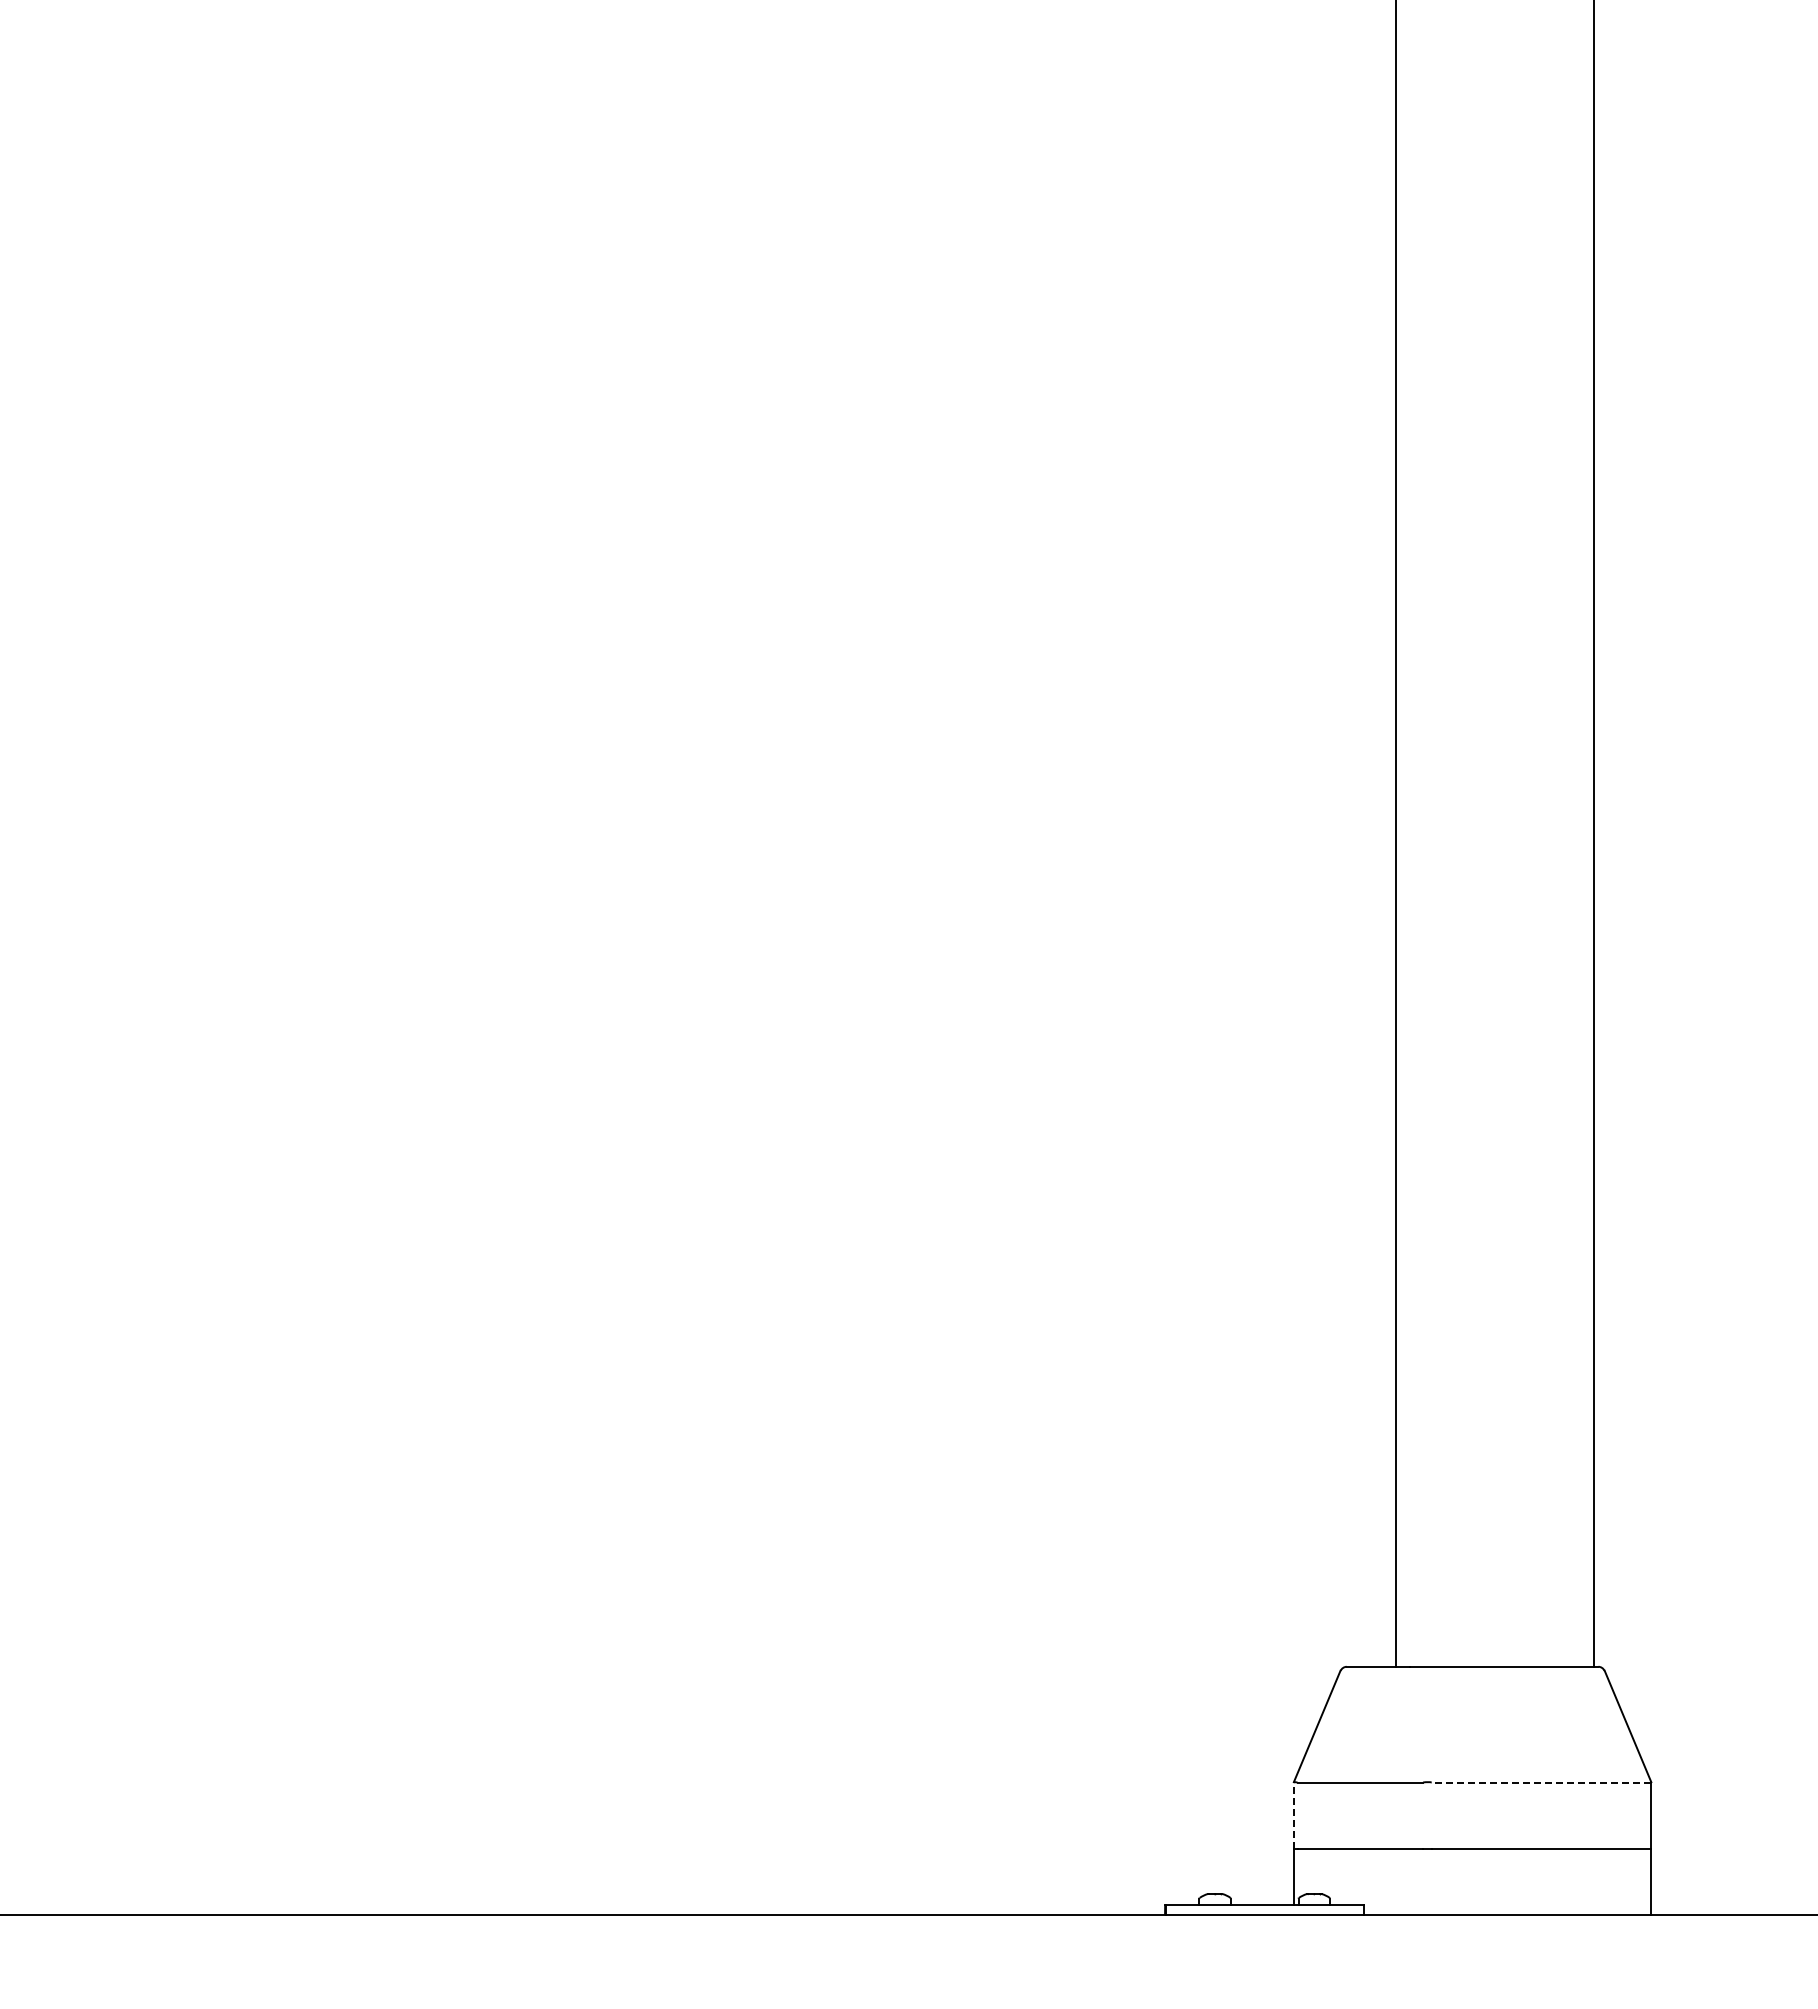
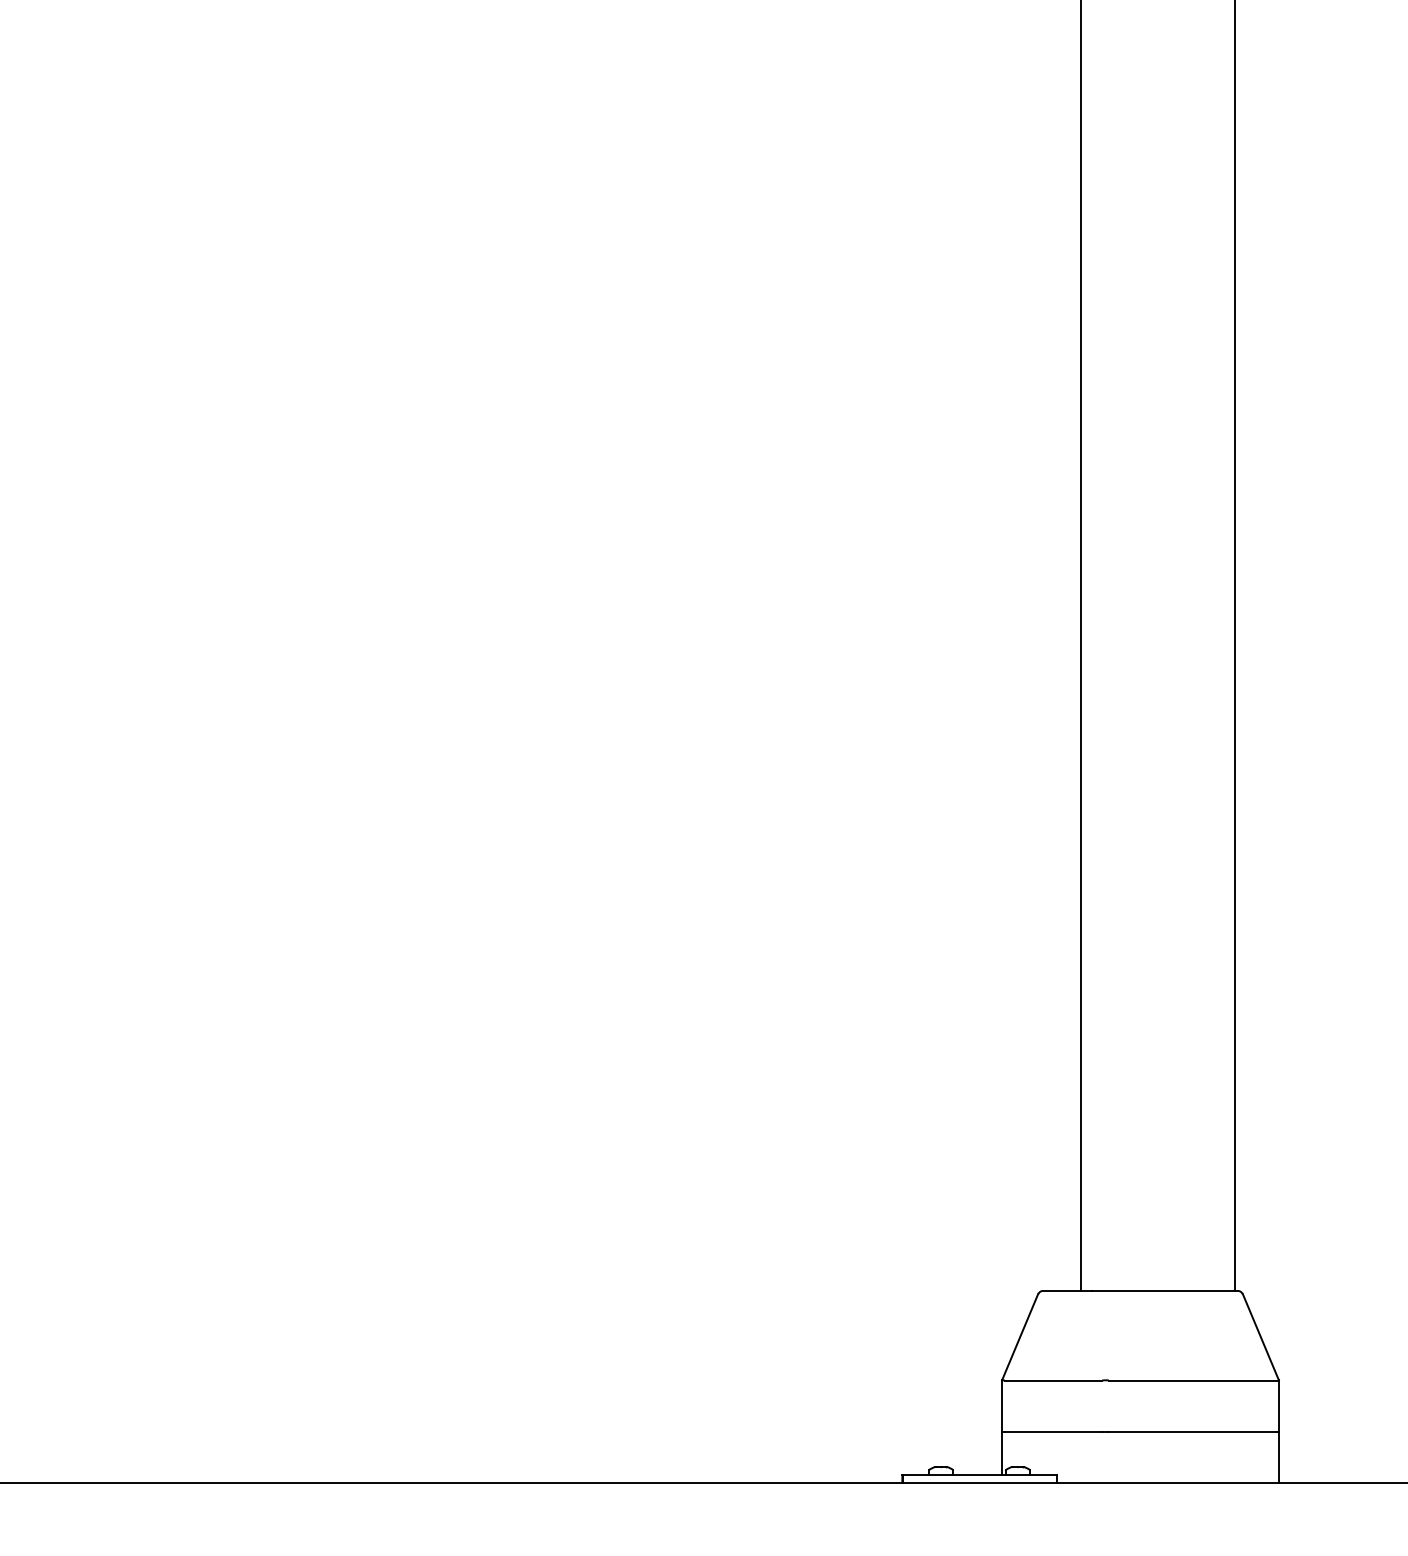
line: (1540, 1782) -> (1193, 1380), dashed -> solid
line: (1293, 1814) -> (1001, 1405), dashed -> solid

